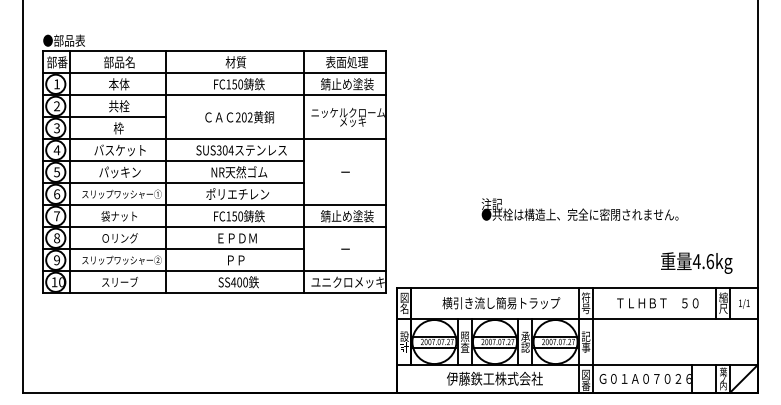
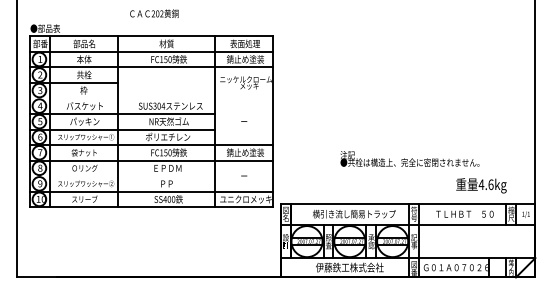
text: (239, 116) -> (154, 13), moved
line: (214, 139) -> (151, 98), removed
text: (579, 208) -> (409, 158), moved
line: (173, 249) -> (122, 176), removed
text: (696, 262) -> (481, 185), moved

